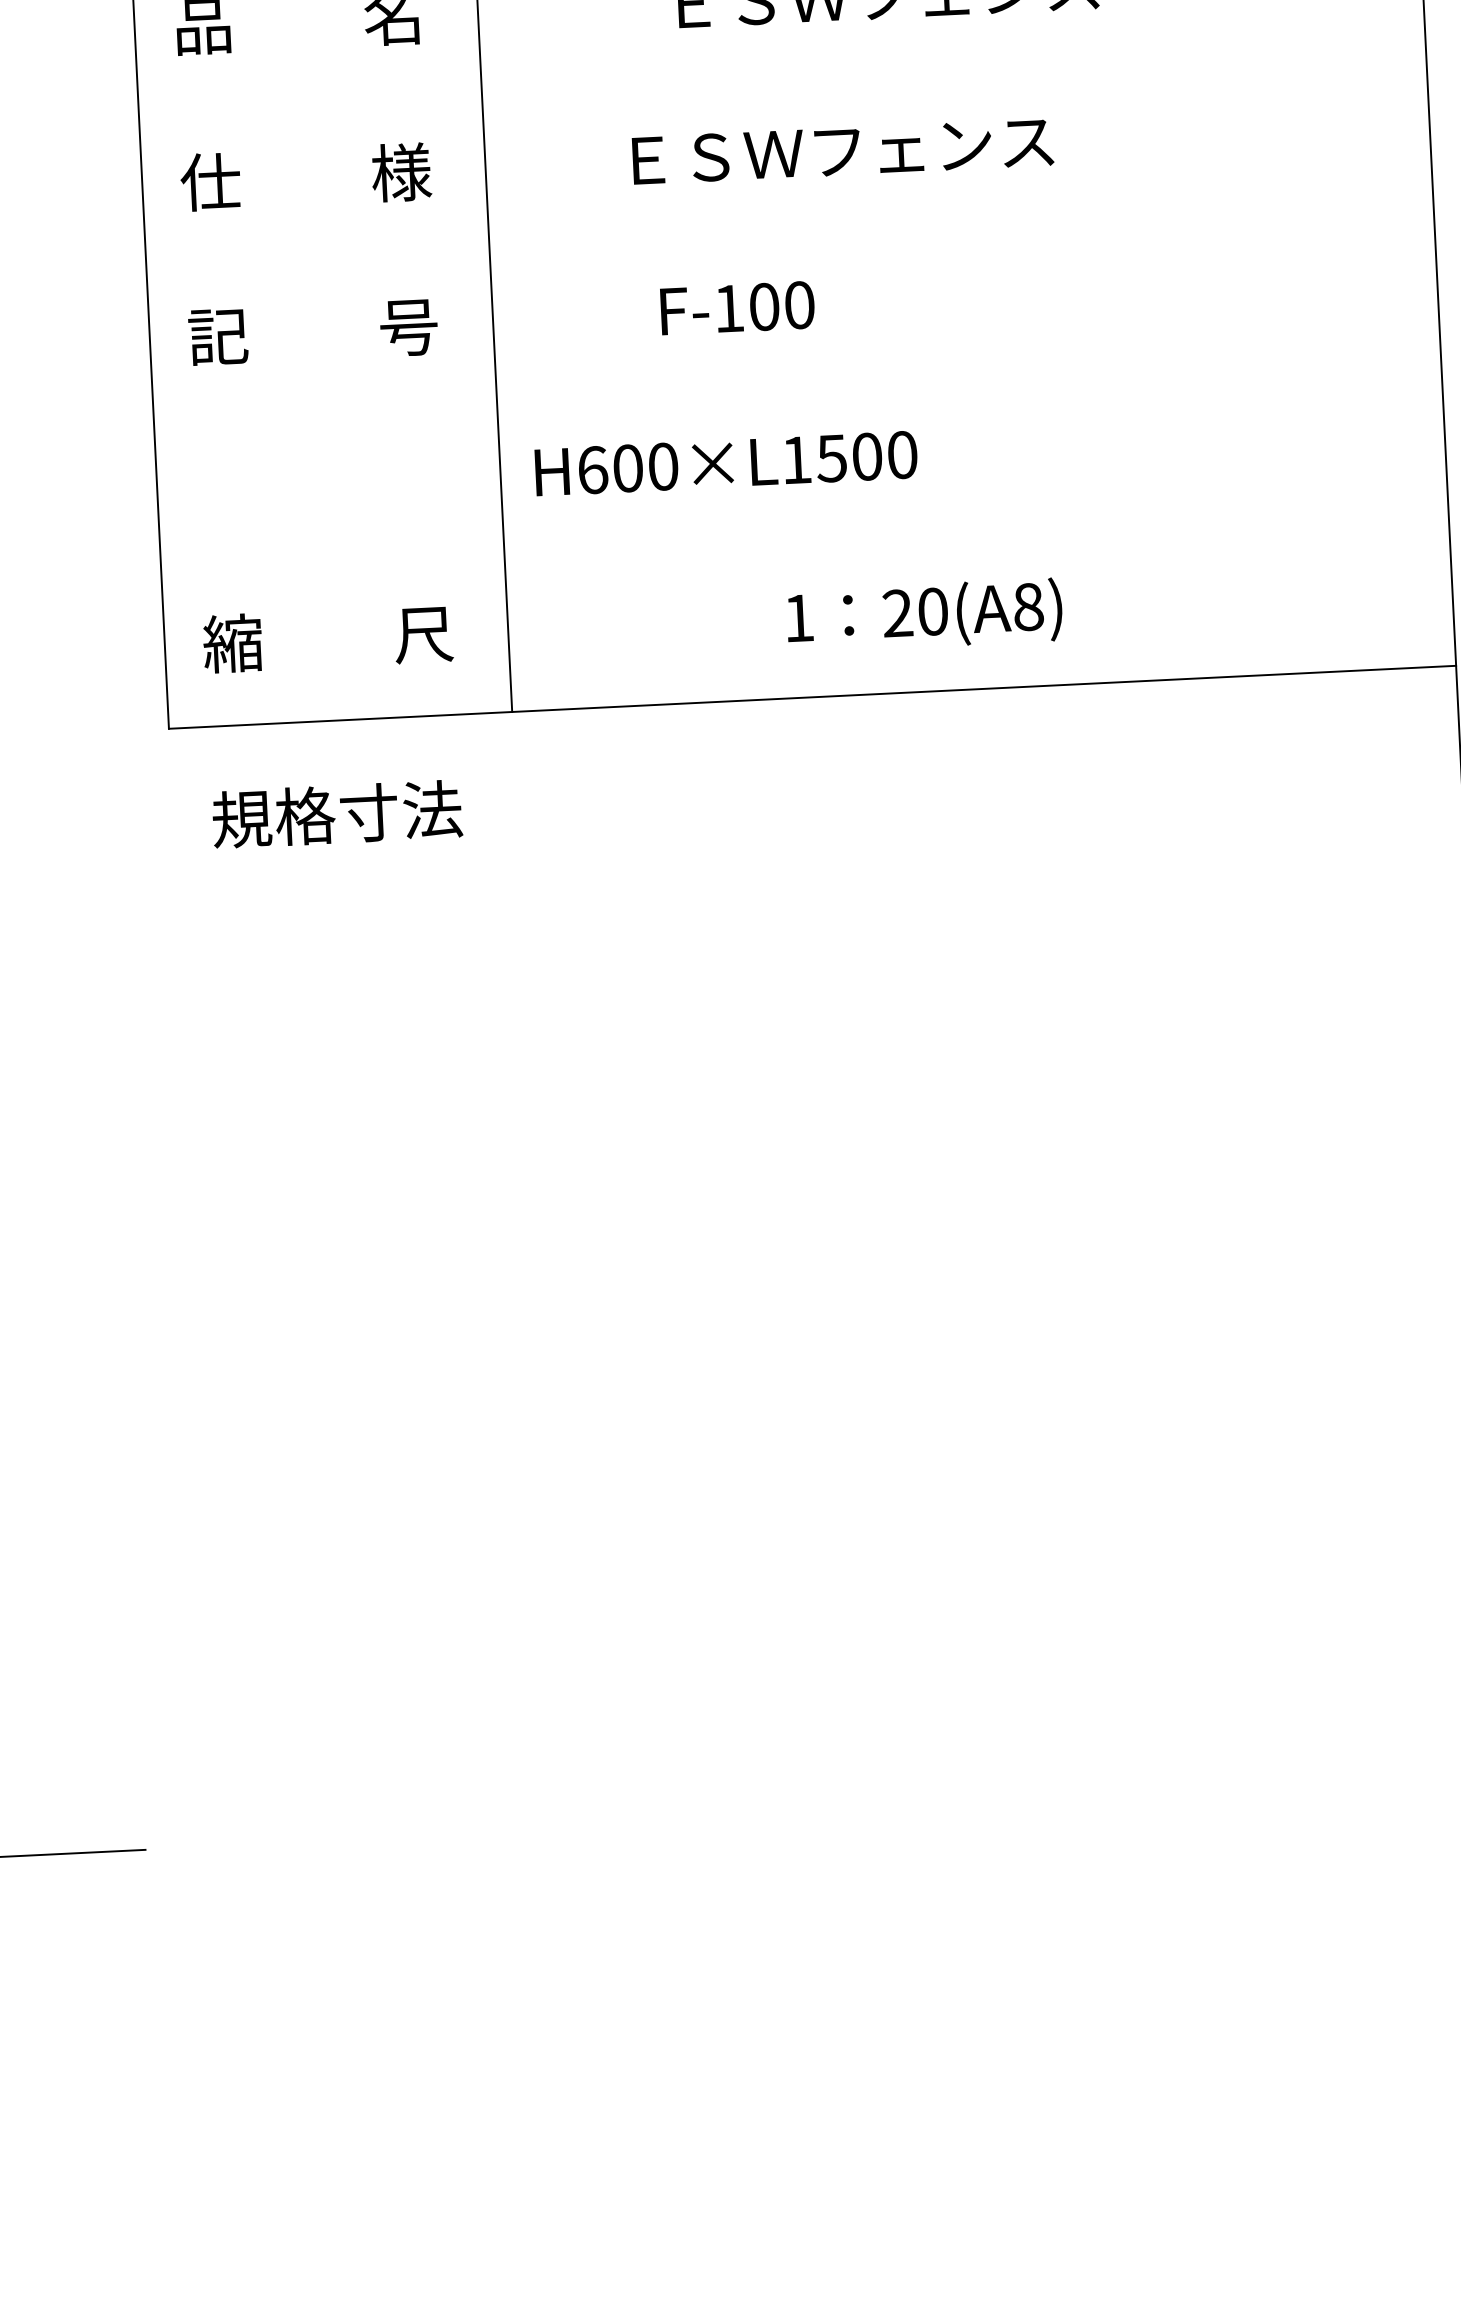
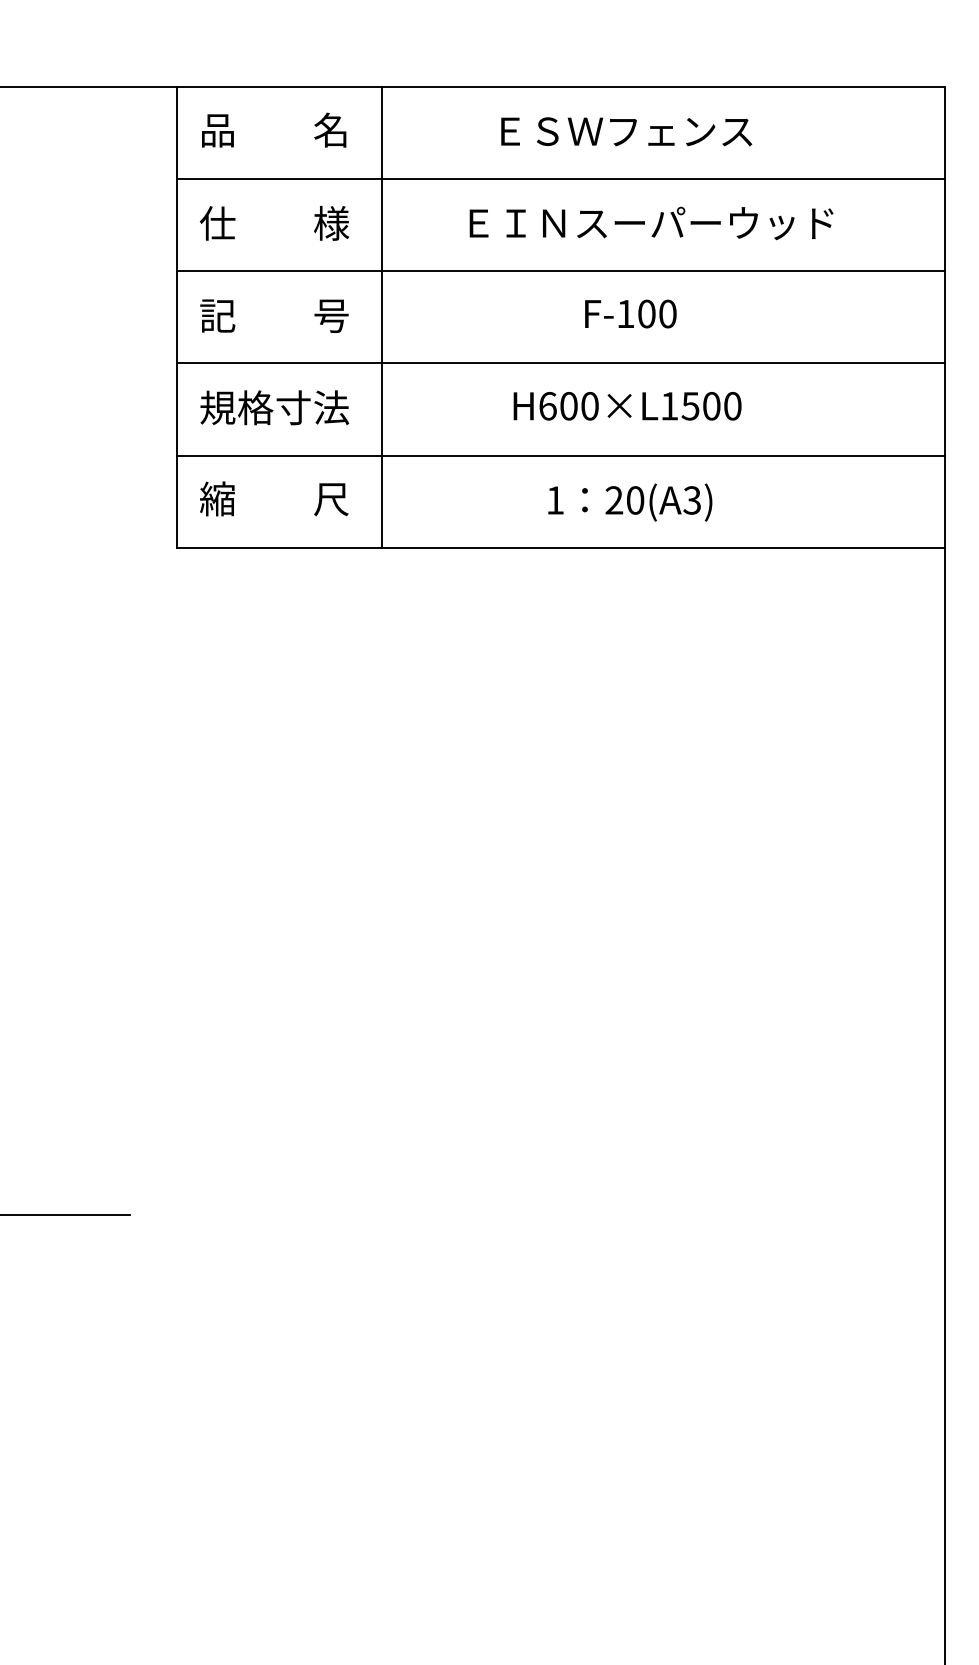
line: (781, 80) -> (560, 179), added
text: (967, 144) -> (669, 223), ＥＳＷフェンス -> ＥＩＮスーパーウッド
line: (788, 234) -> (560, 271), added
text: (737, 307) -> (630, 313), moved
line: (796, 388) -> (560, 363), added
text: (726, 464) -> (627, 406), moved
line: (803, 542) -> (560, 455), added
text: (1028, 607) -> (692, 500), 20(A8) -> 20(A3)
text: (336, 813) -> (274, 407), moved

